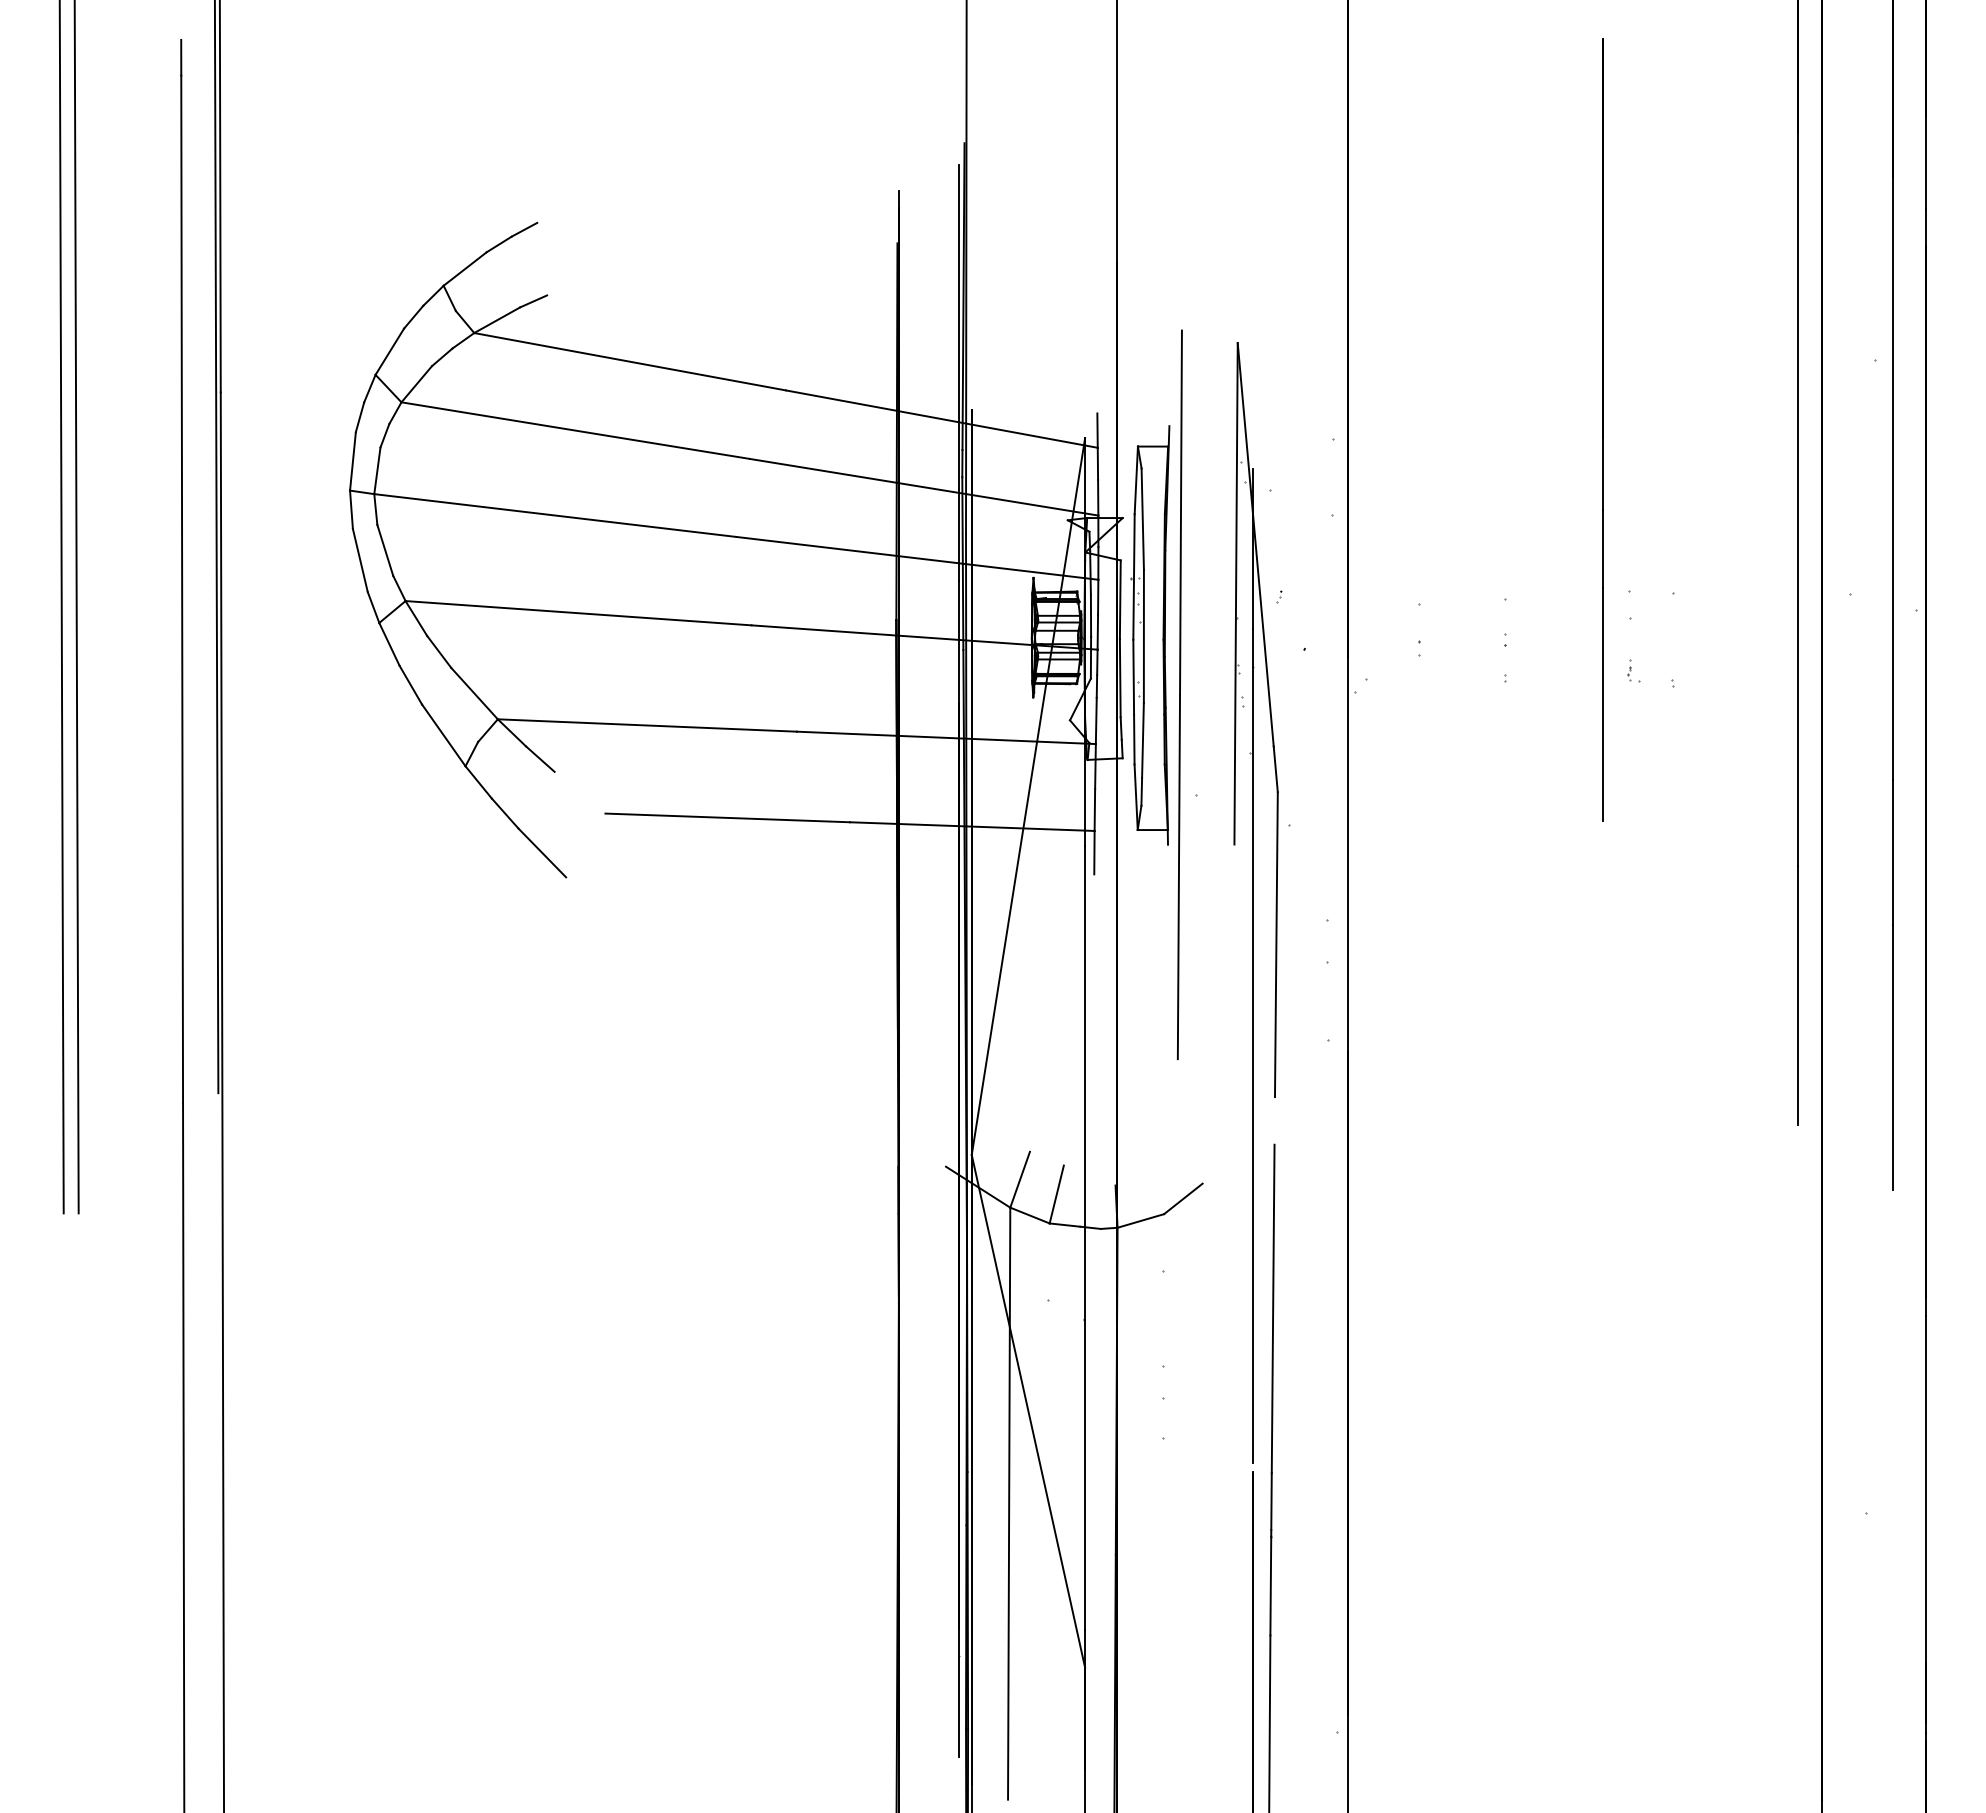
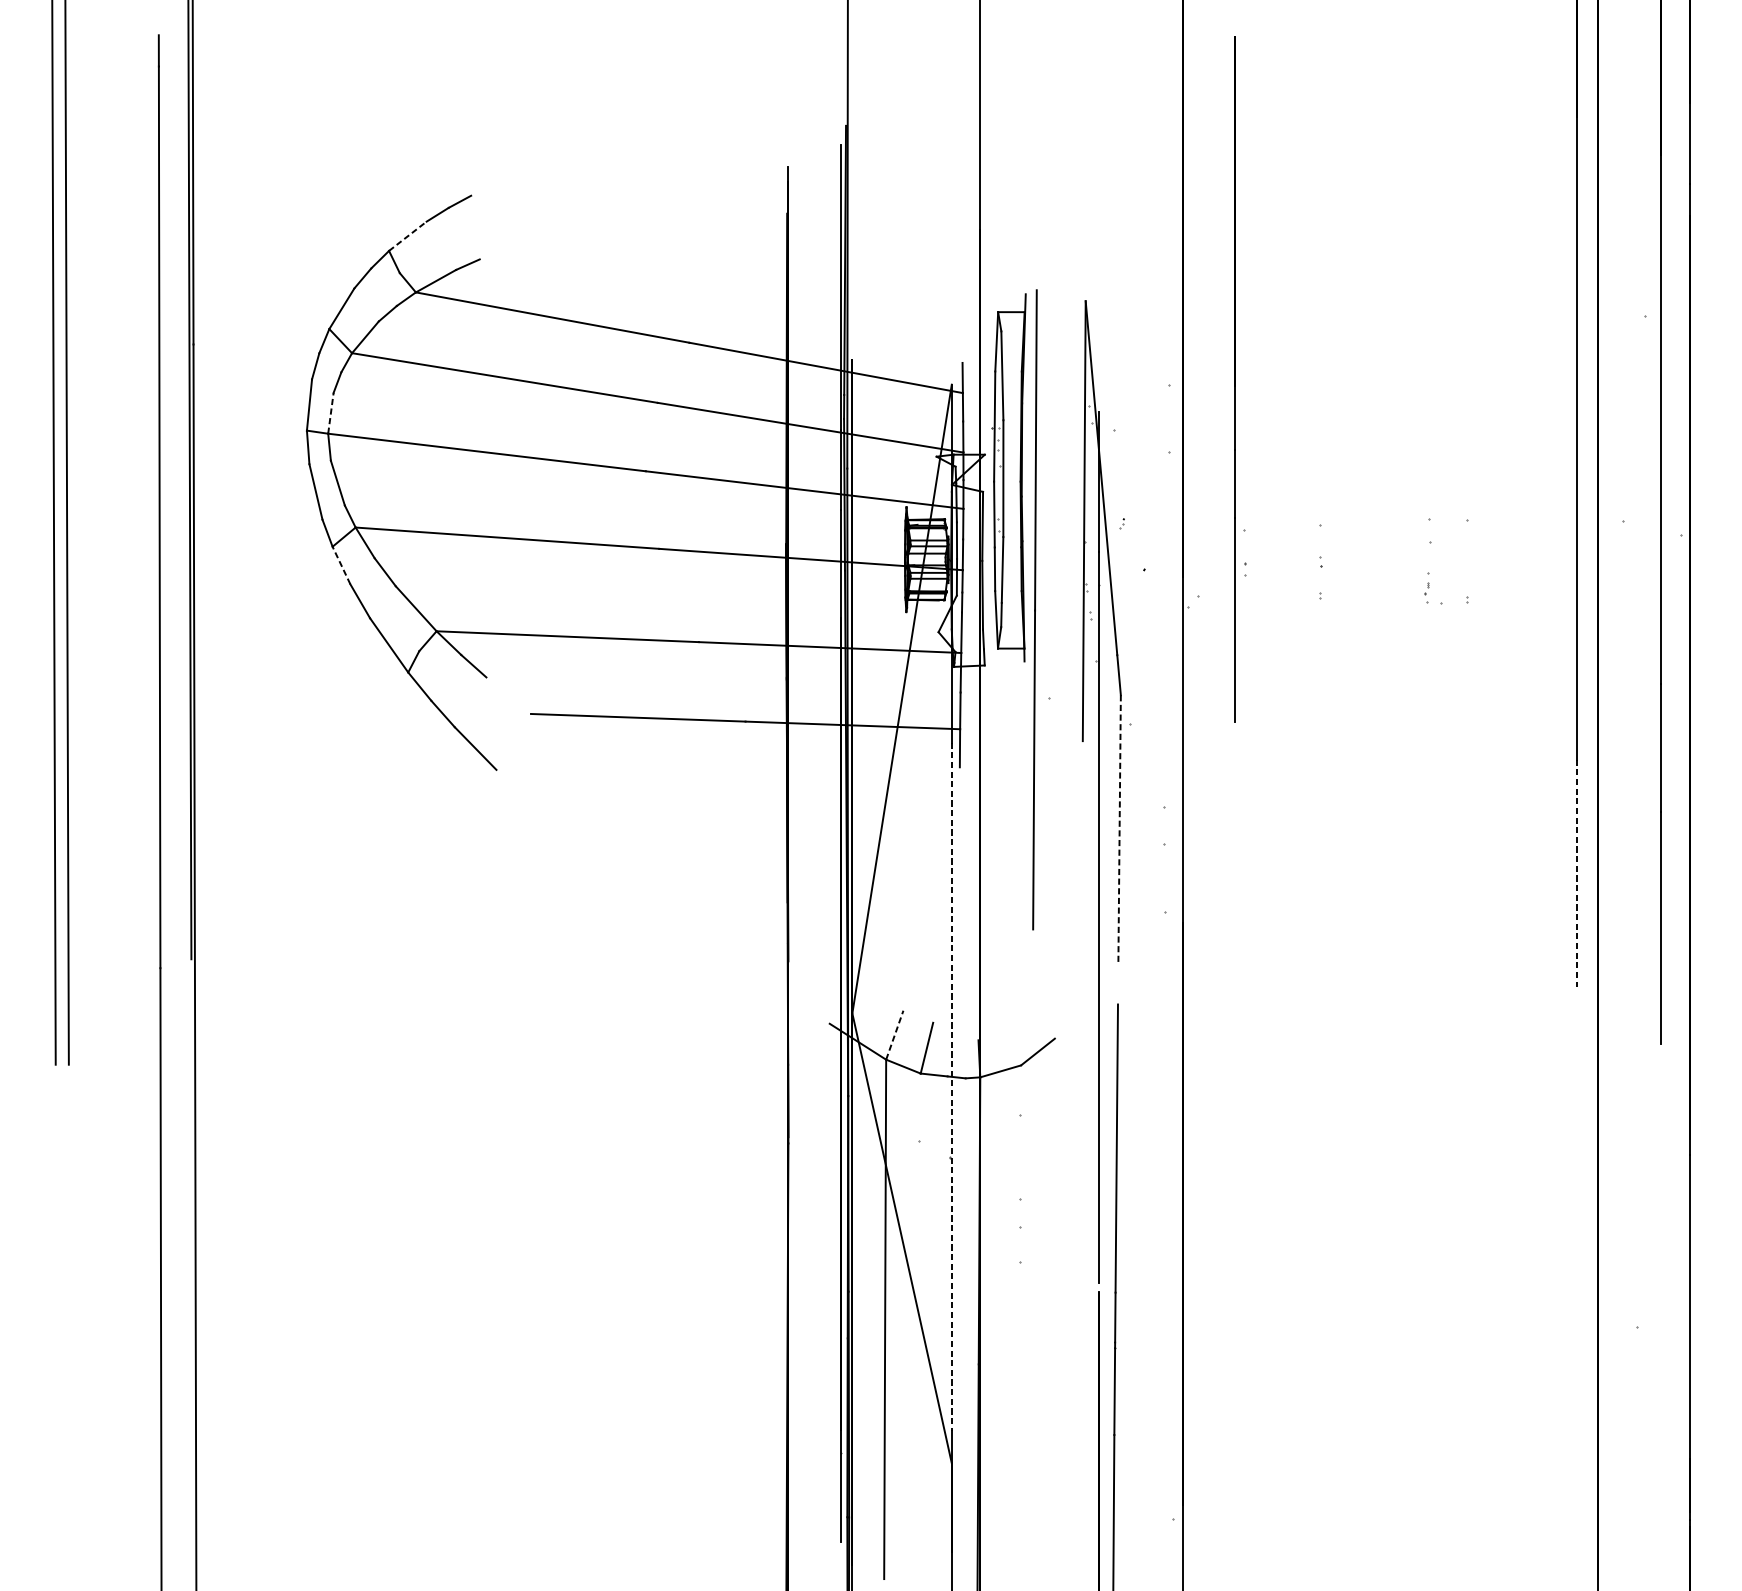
line: (465, 268) -> (408, 235), solid -> dashed
line: (1602, 429) -> (1234, 378), moved
line: (377, 470) -> (331, 412), solid -> dashed
part: (1150, 635) -> (1009, 477), moved
line: (389, 644) -> (341, 565), solid -> dashed
part: (1633, 670) -> (1432, 588), size x1.6
line: (1276, 945) -> (1119, 829), solid -> dashed
line: (1797, 995) -> (1576, 873), solid -> dashed
line: (1020, 1179) -> (895, 1035), solid -> dashed
line: (1085, 1238) -> (952, 1086), solid -> dashed

